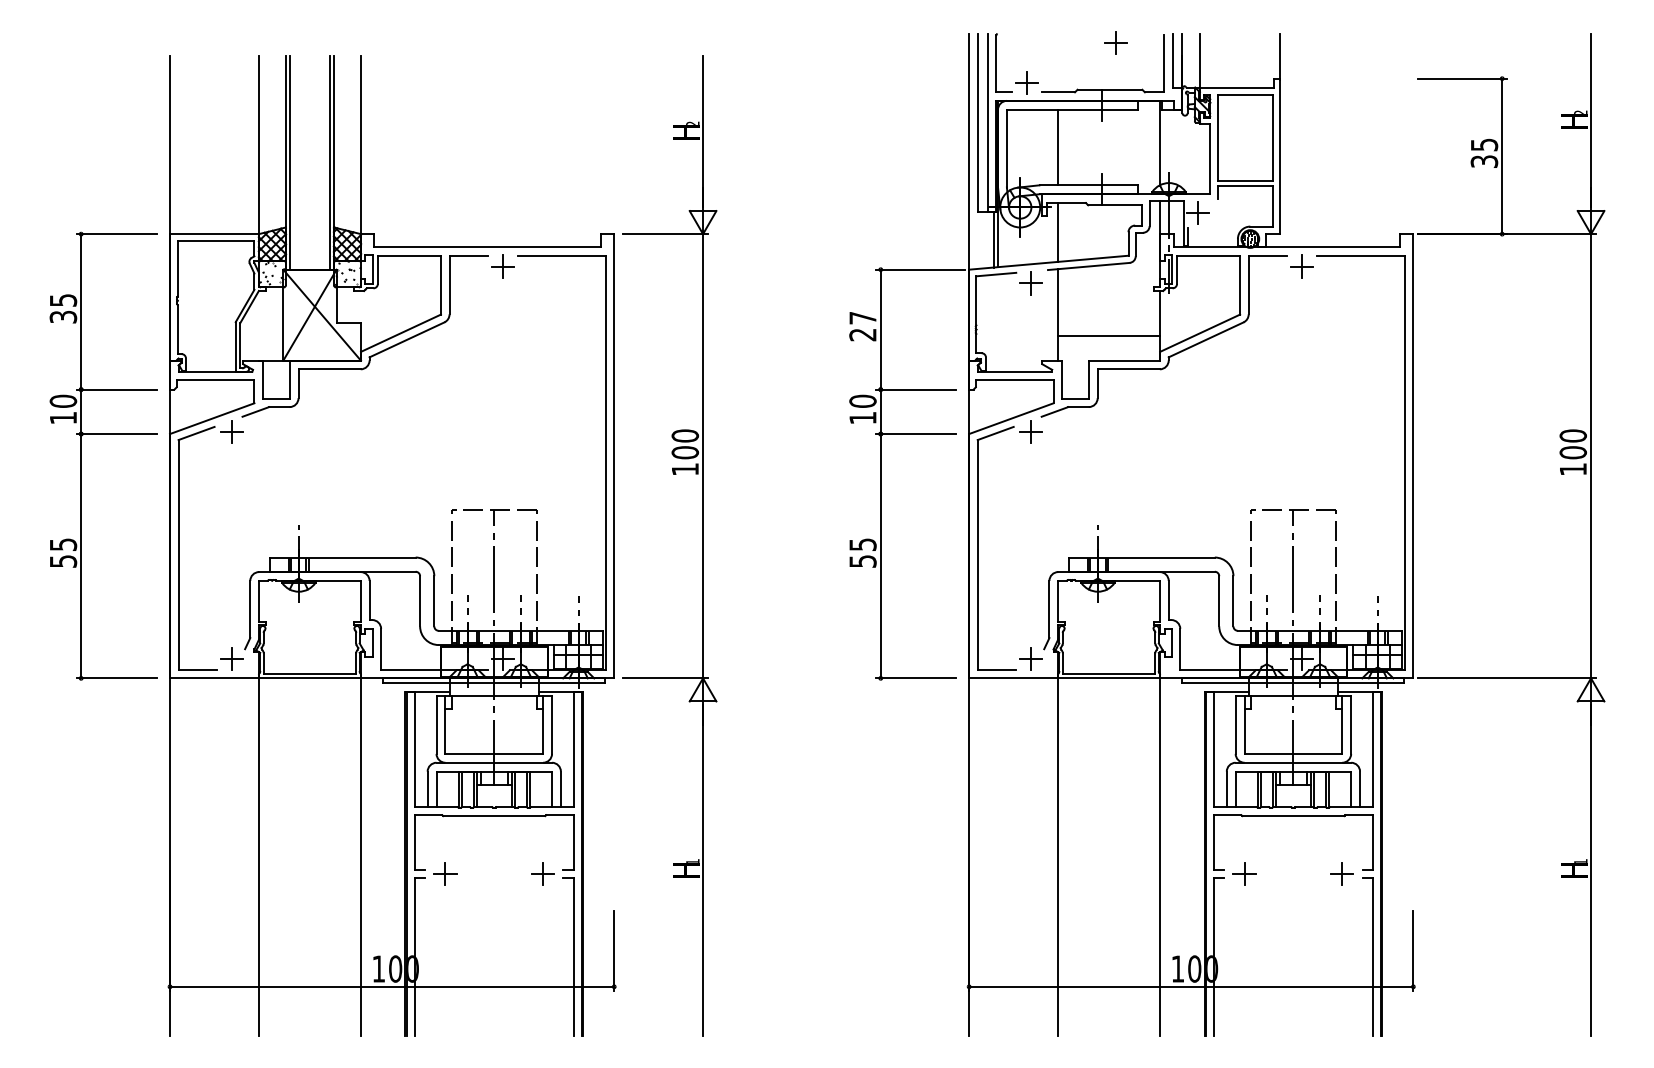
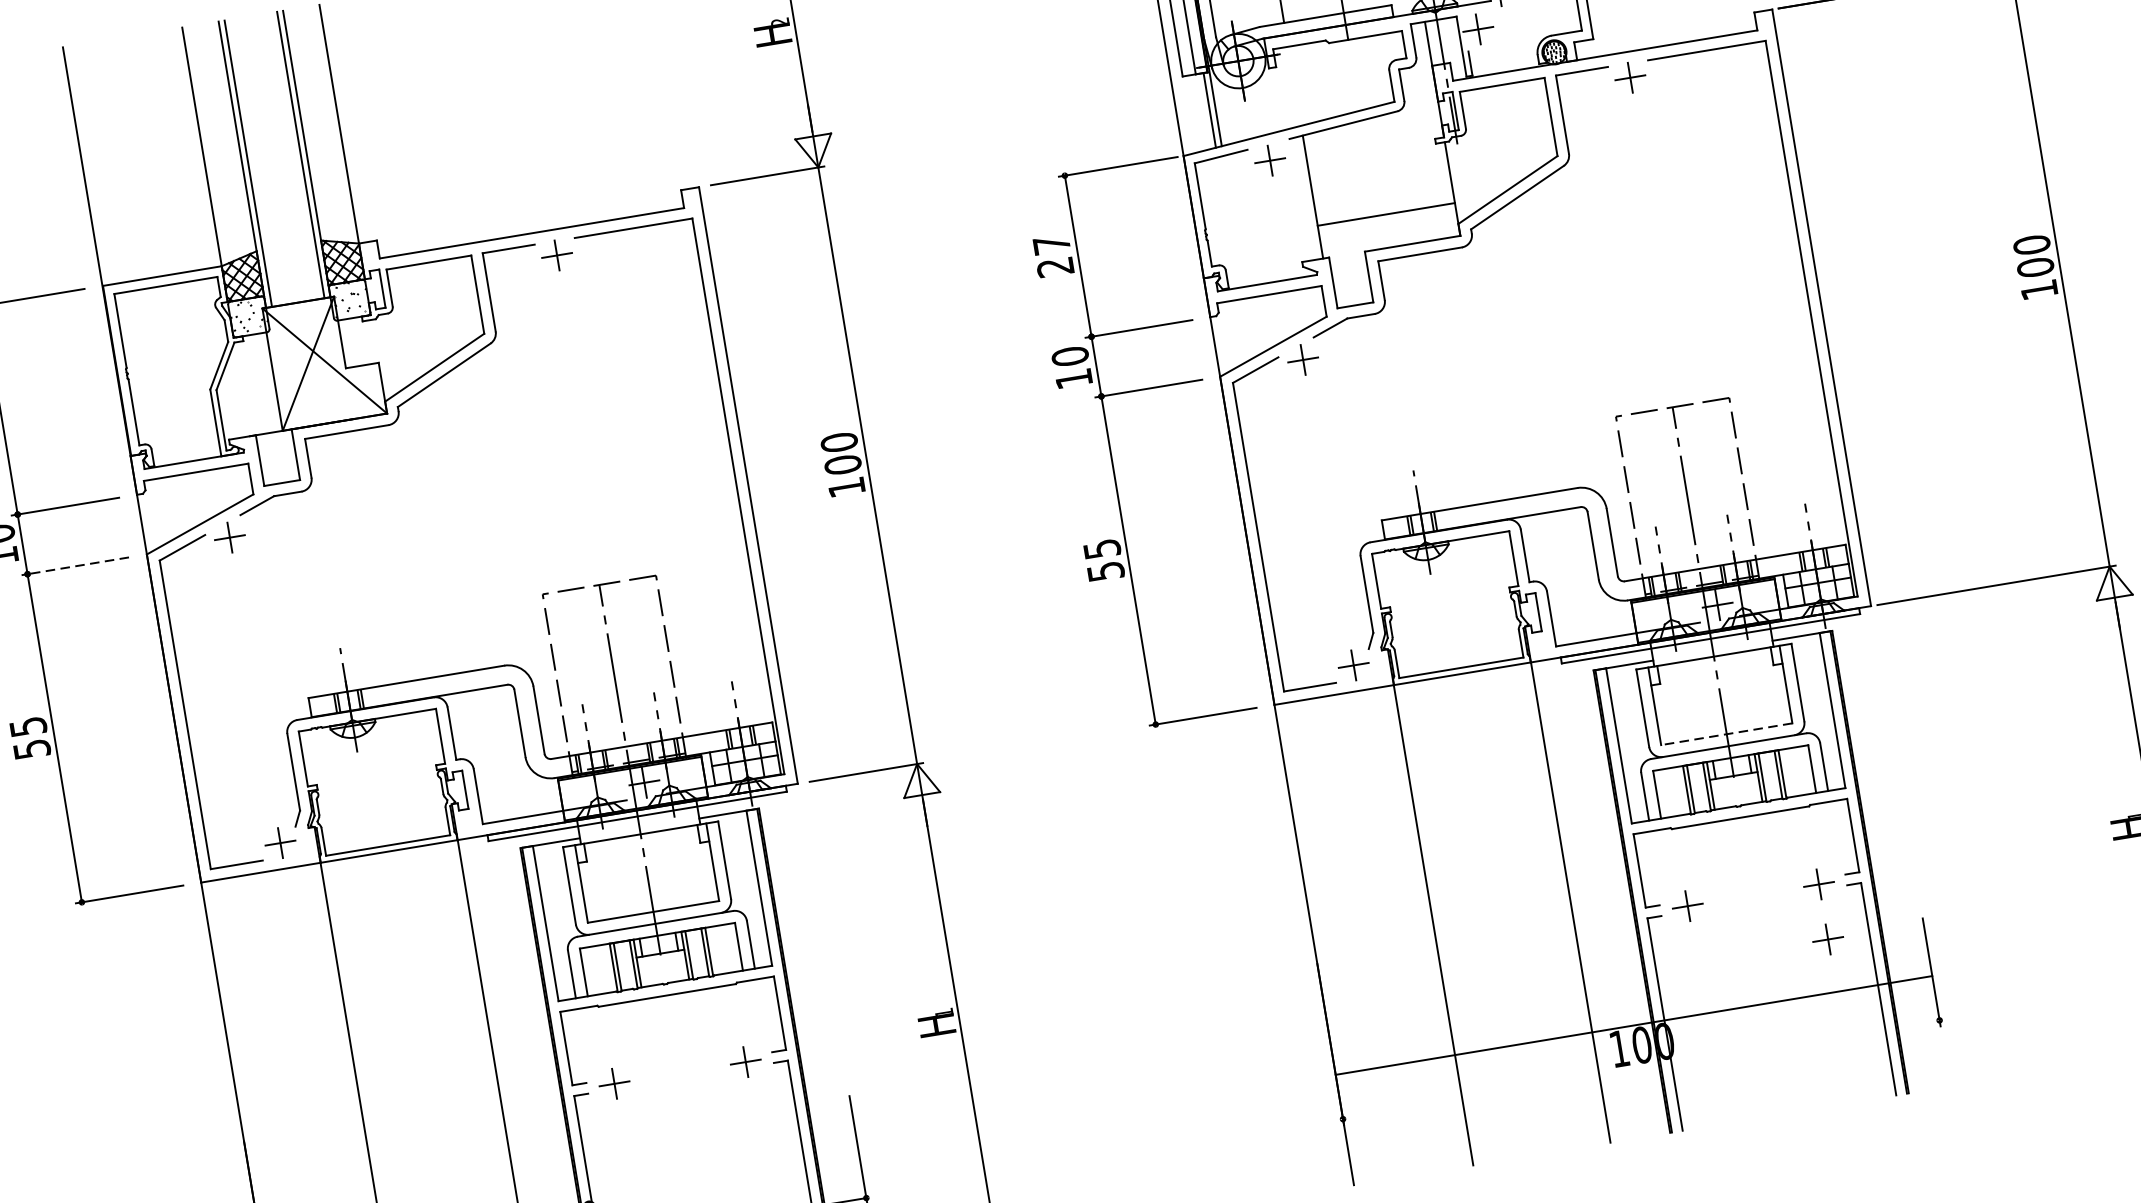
line: (1058, 232) -> (1295, 86), removed
line: (116, 434) -> (75, 566), solid -> dashed
line: (1293, 753) -> (1726, 733), solid -> dashed
part: (1341, 914) -> (1827, 939), added
line: (1191, 986) -> (1634, 1024), moved

